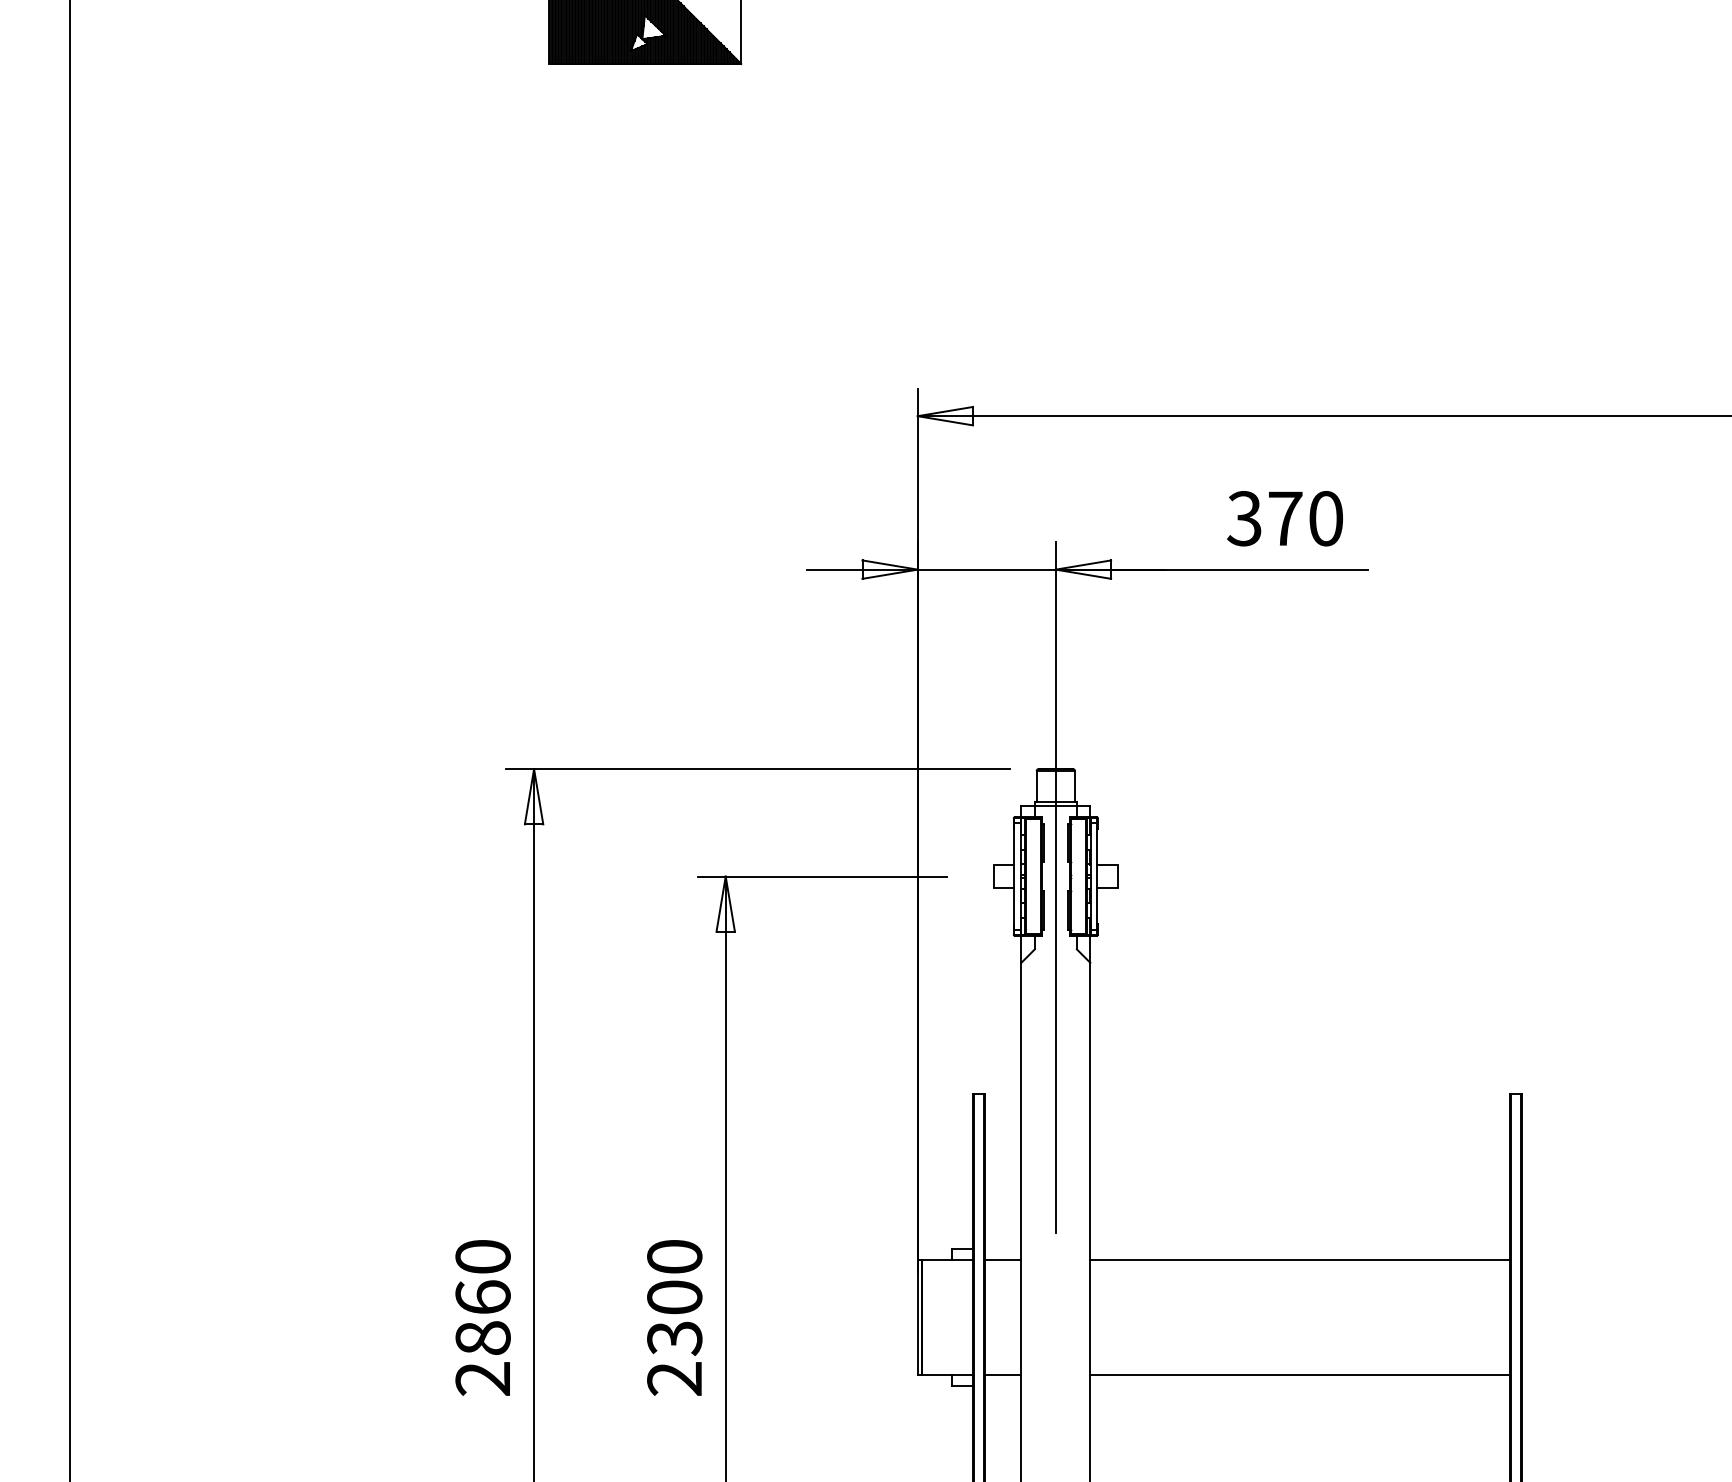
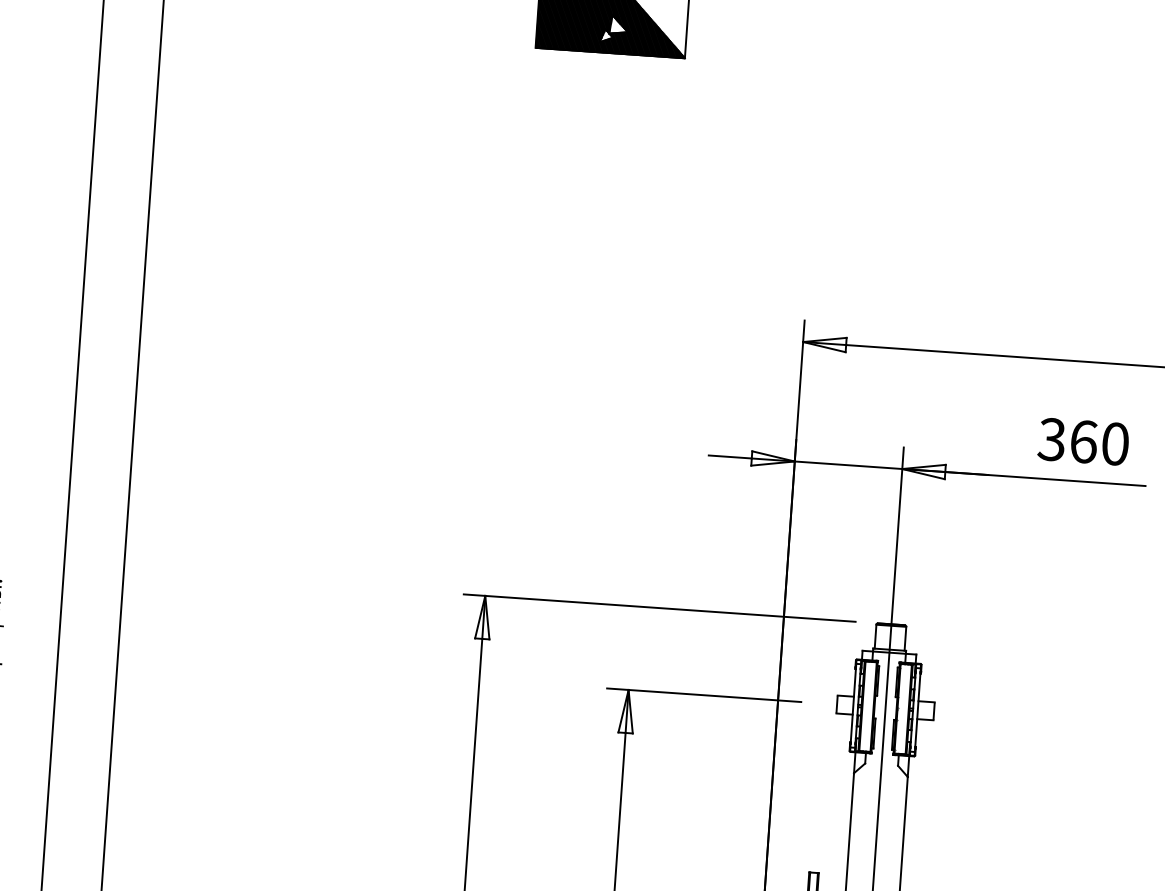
text: (1285, 518) -> (1083, 441), 370 -> 360

